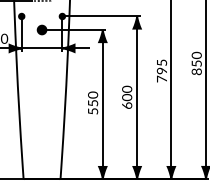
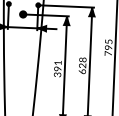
text: (127, 93) -> (82, 62), 600 -> 628
text: (93, 102) -> (58, 68), 550 -> 391

